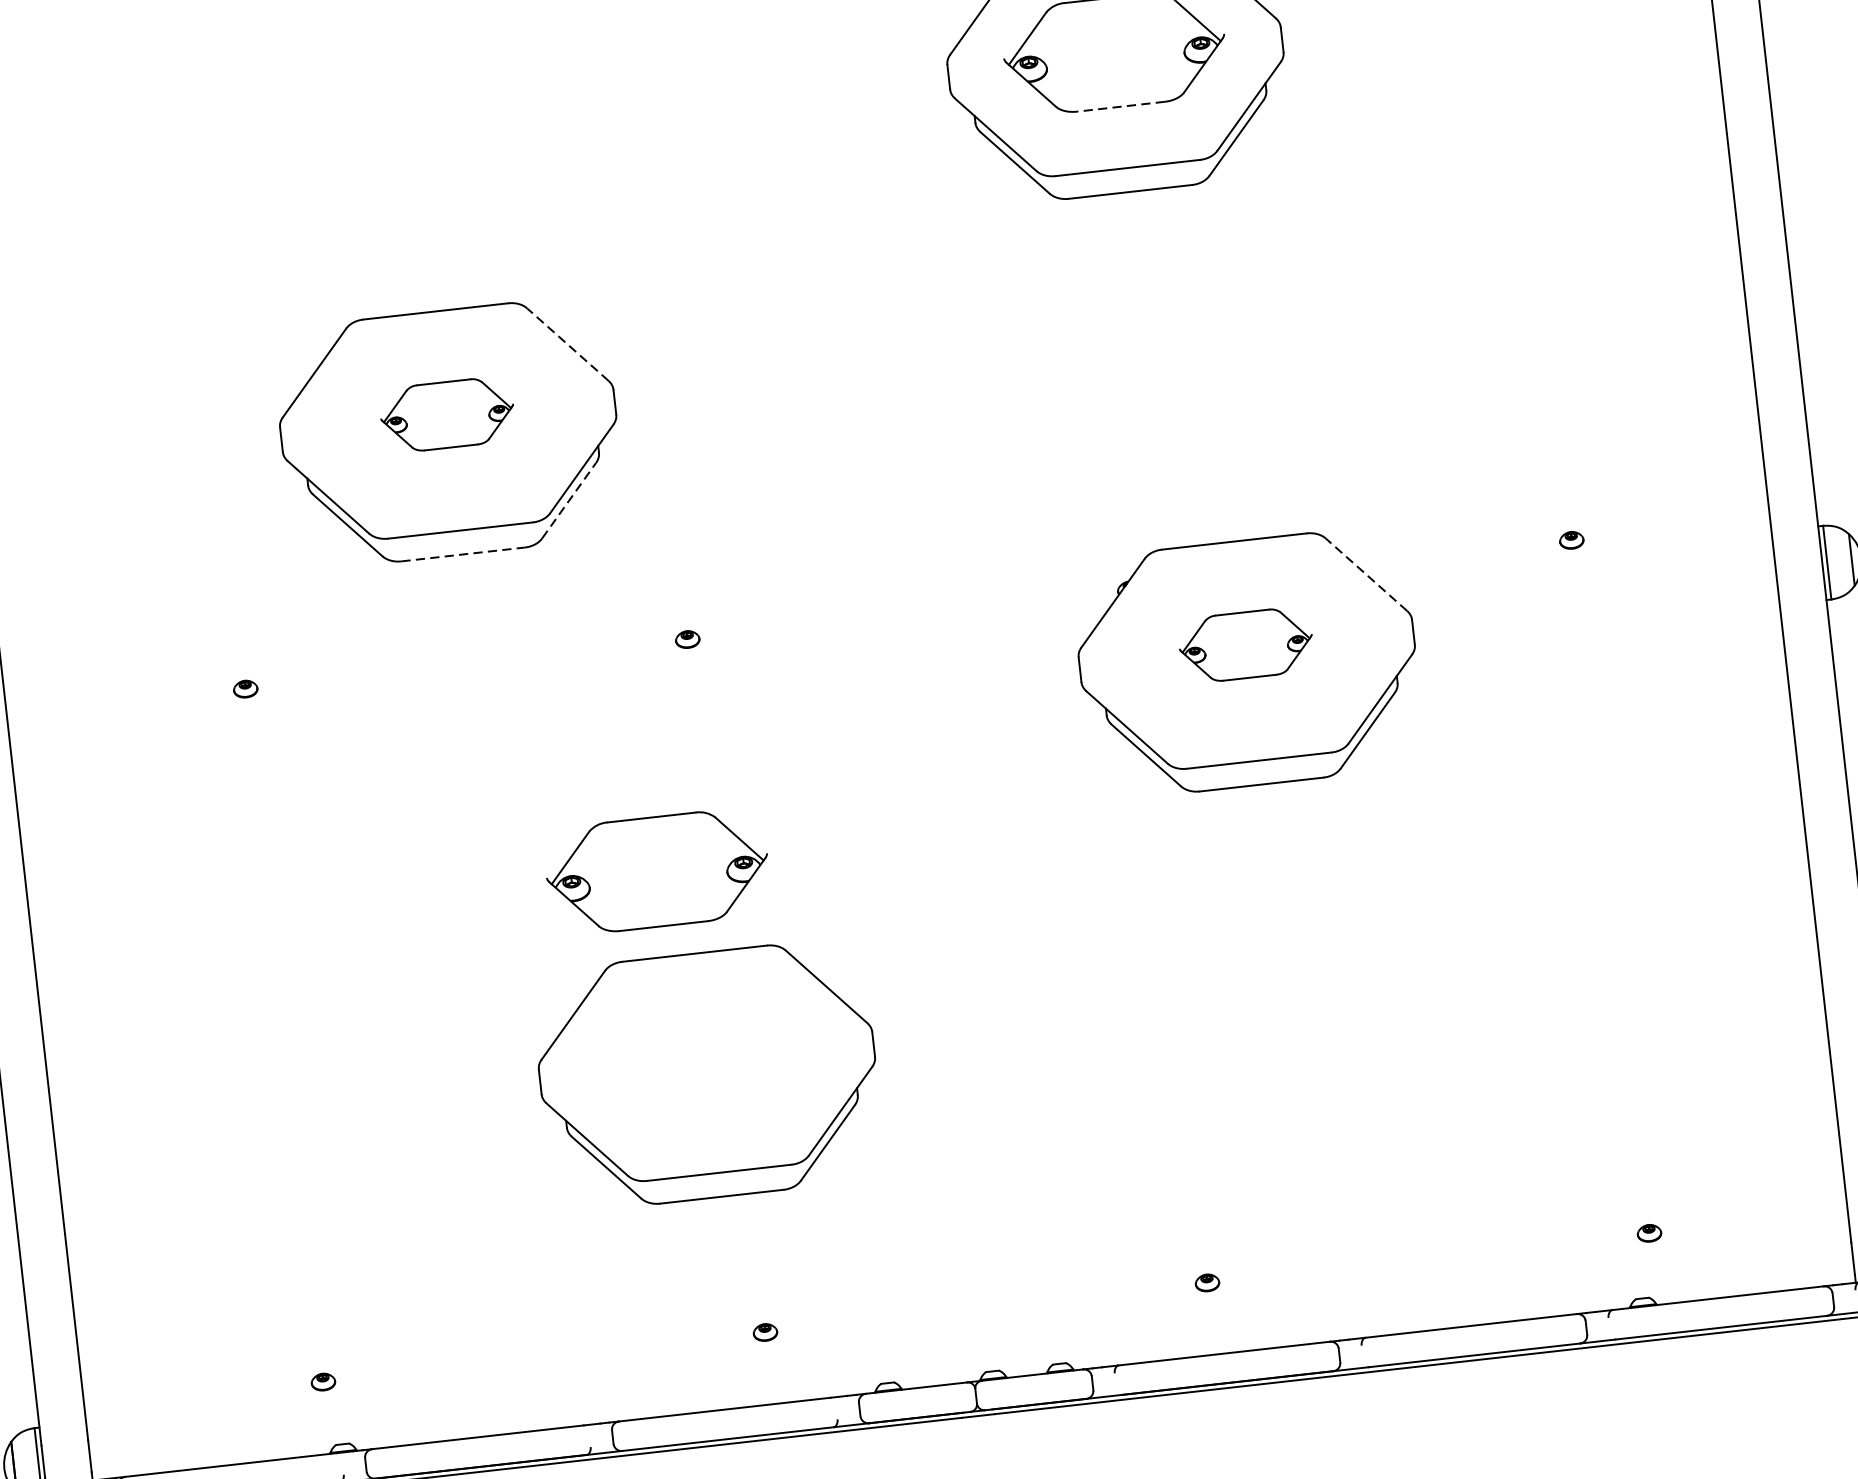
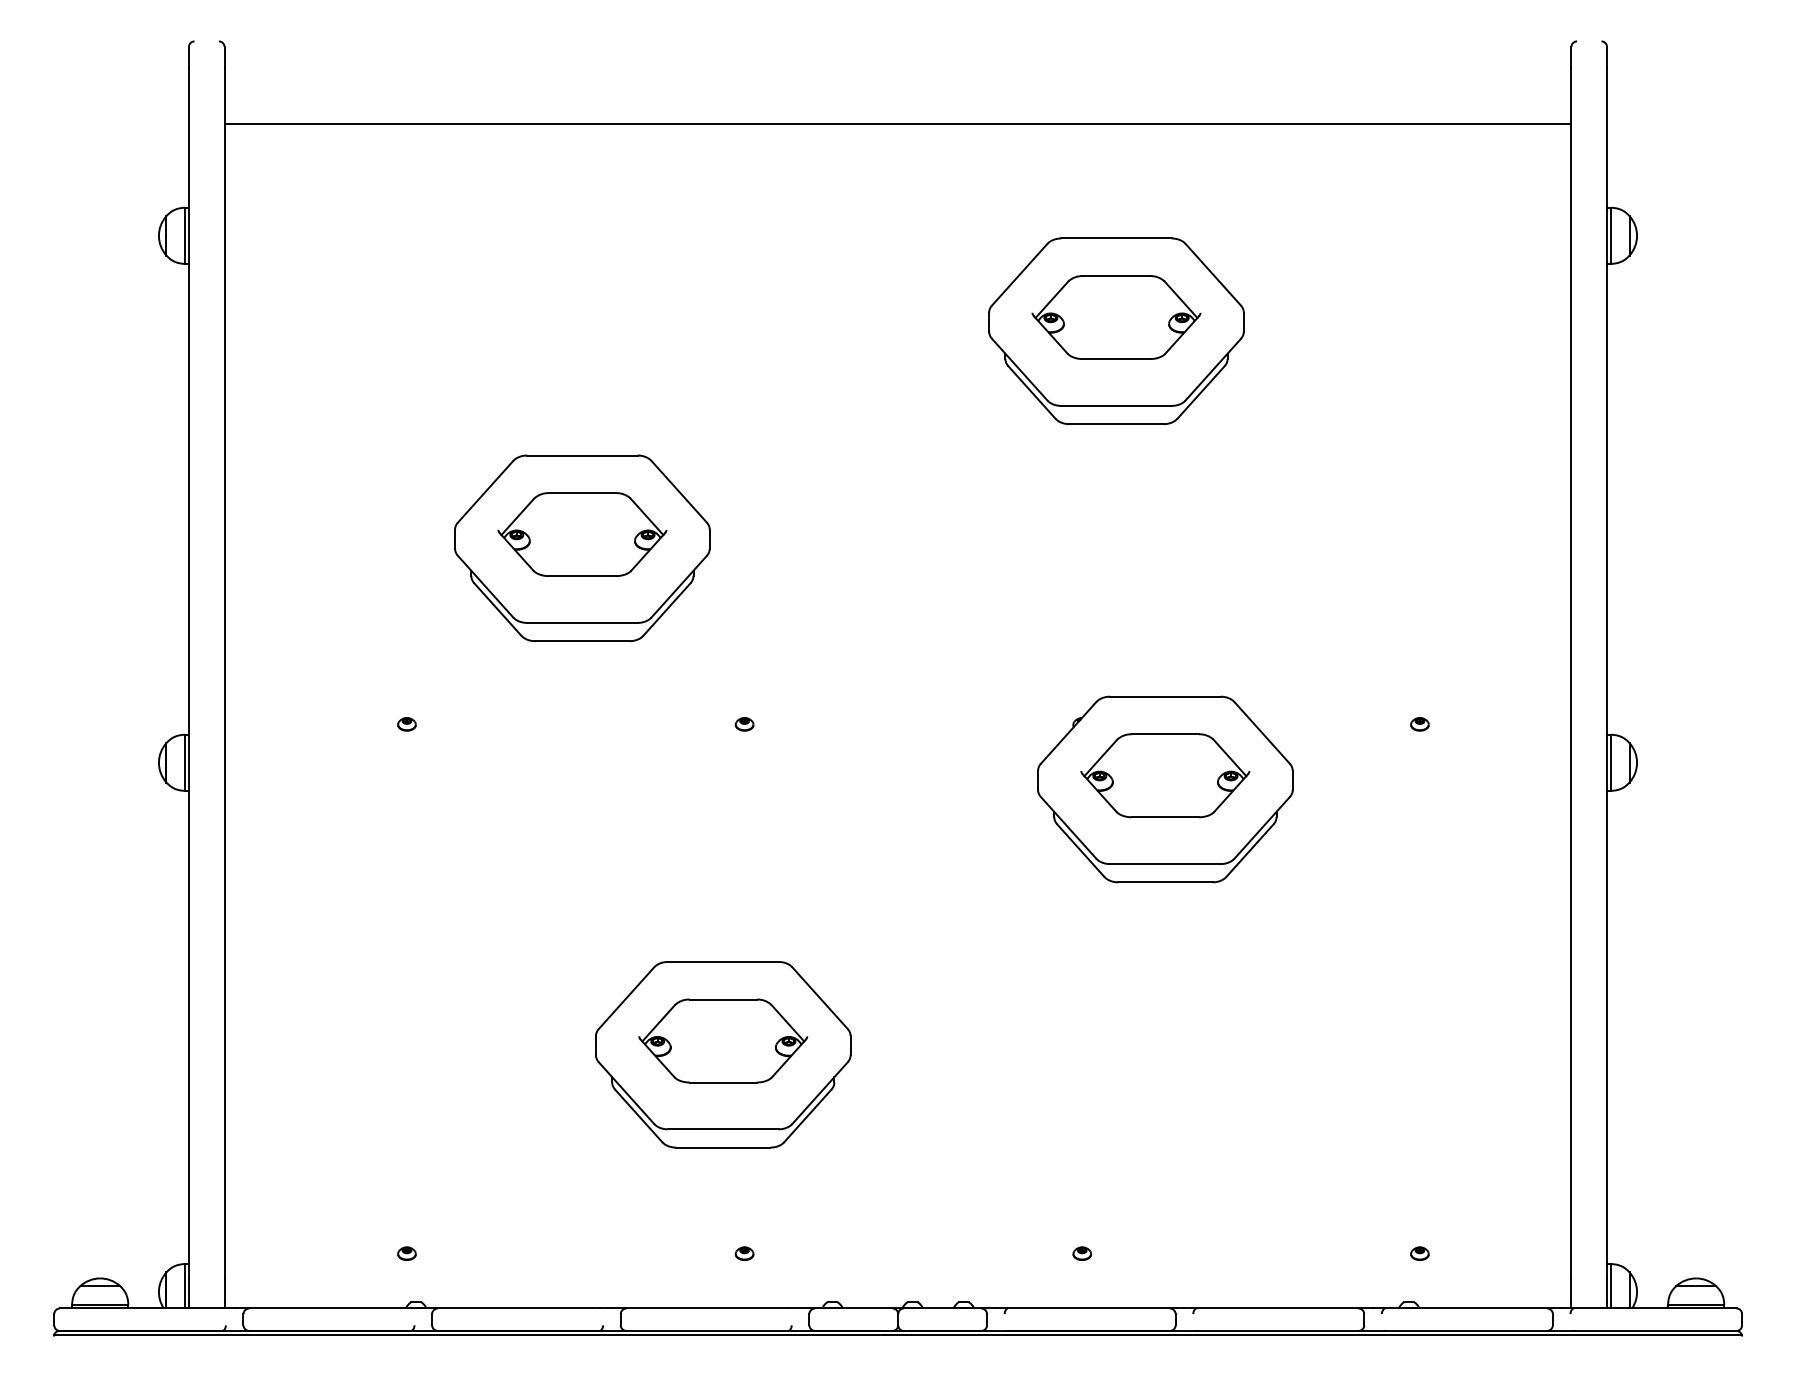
line: (1120, 107) -> (1116, 359), dashed -> solid
line: (566, 344) -> (678, 491), dashed -> solid
part: (447, 414) -> (582, 534), size x1.67
line: (569, 500) -> (667, 609), dashed -> solid
line: (463, 554) -> (582, 641), dashed -> solid
line: (1365, 574) -> (1261, 732), dashed -> solid
part: (1246, 644) -> (1165, 775), size x1.67
part: (657, 871) -> (723, 1040), moved

